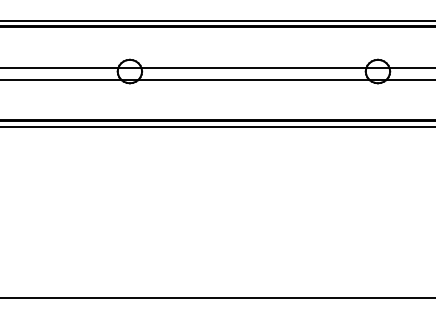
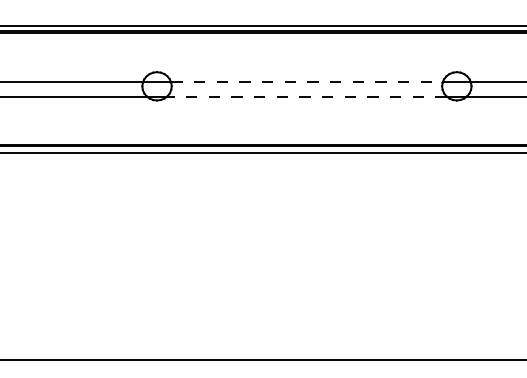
line: (254, 68) -> (307, 82), solid -> dashed
line: (253, 80) -> (306, 97), solid -> dashed

